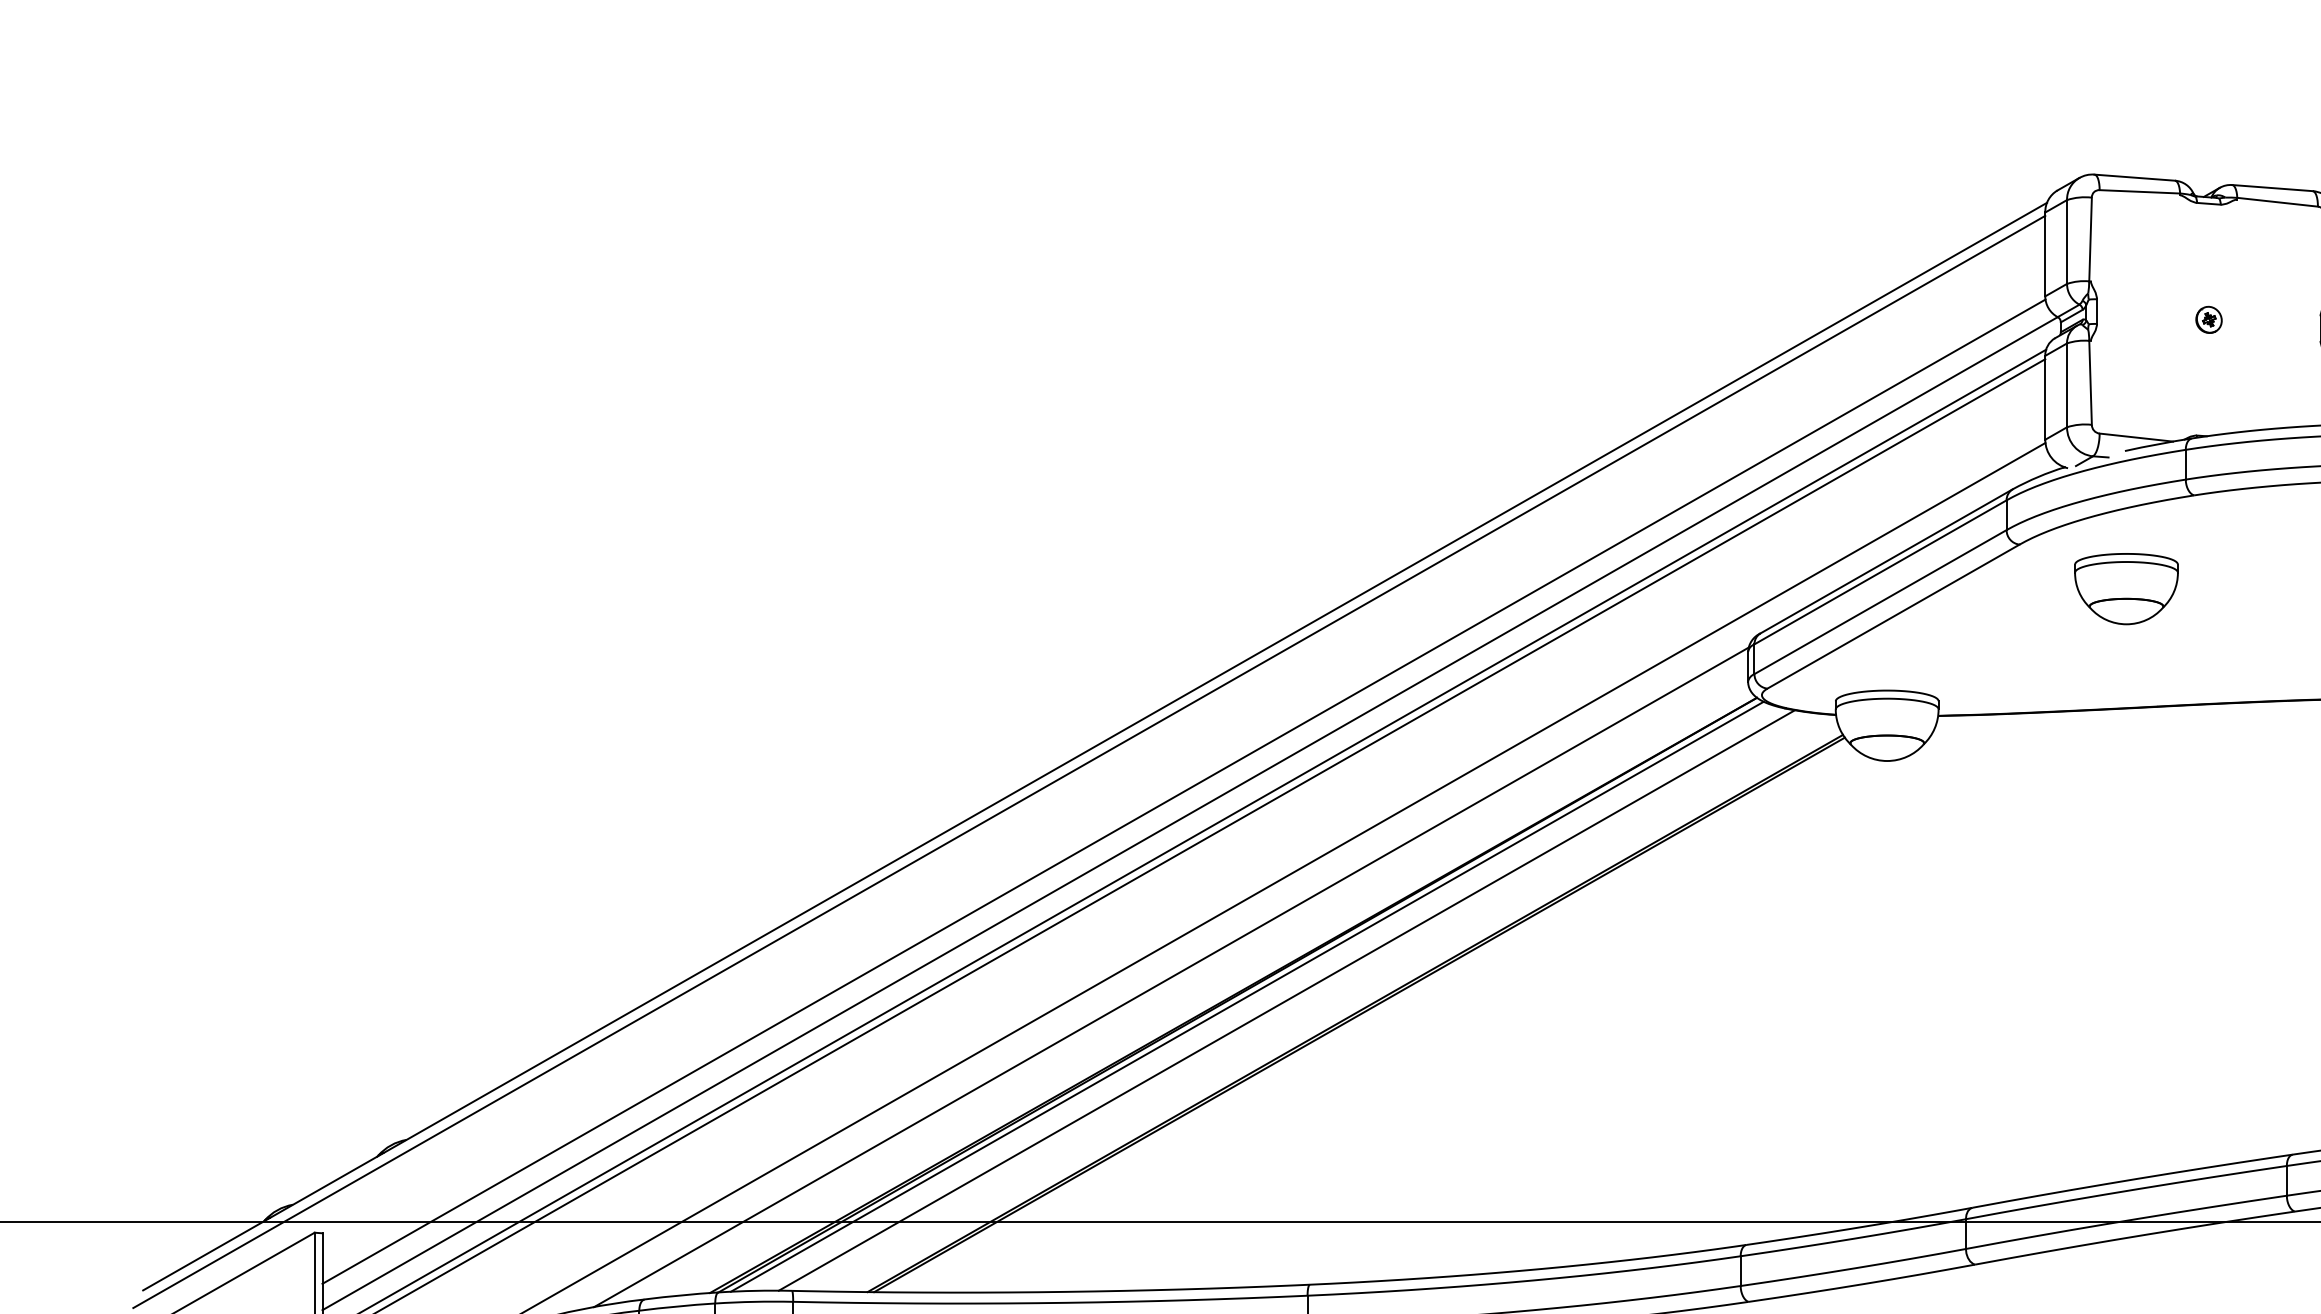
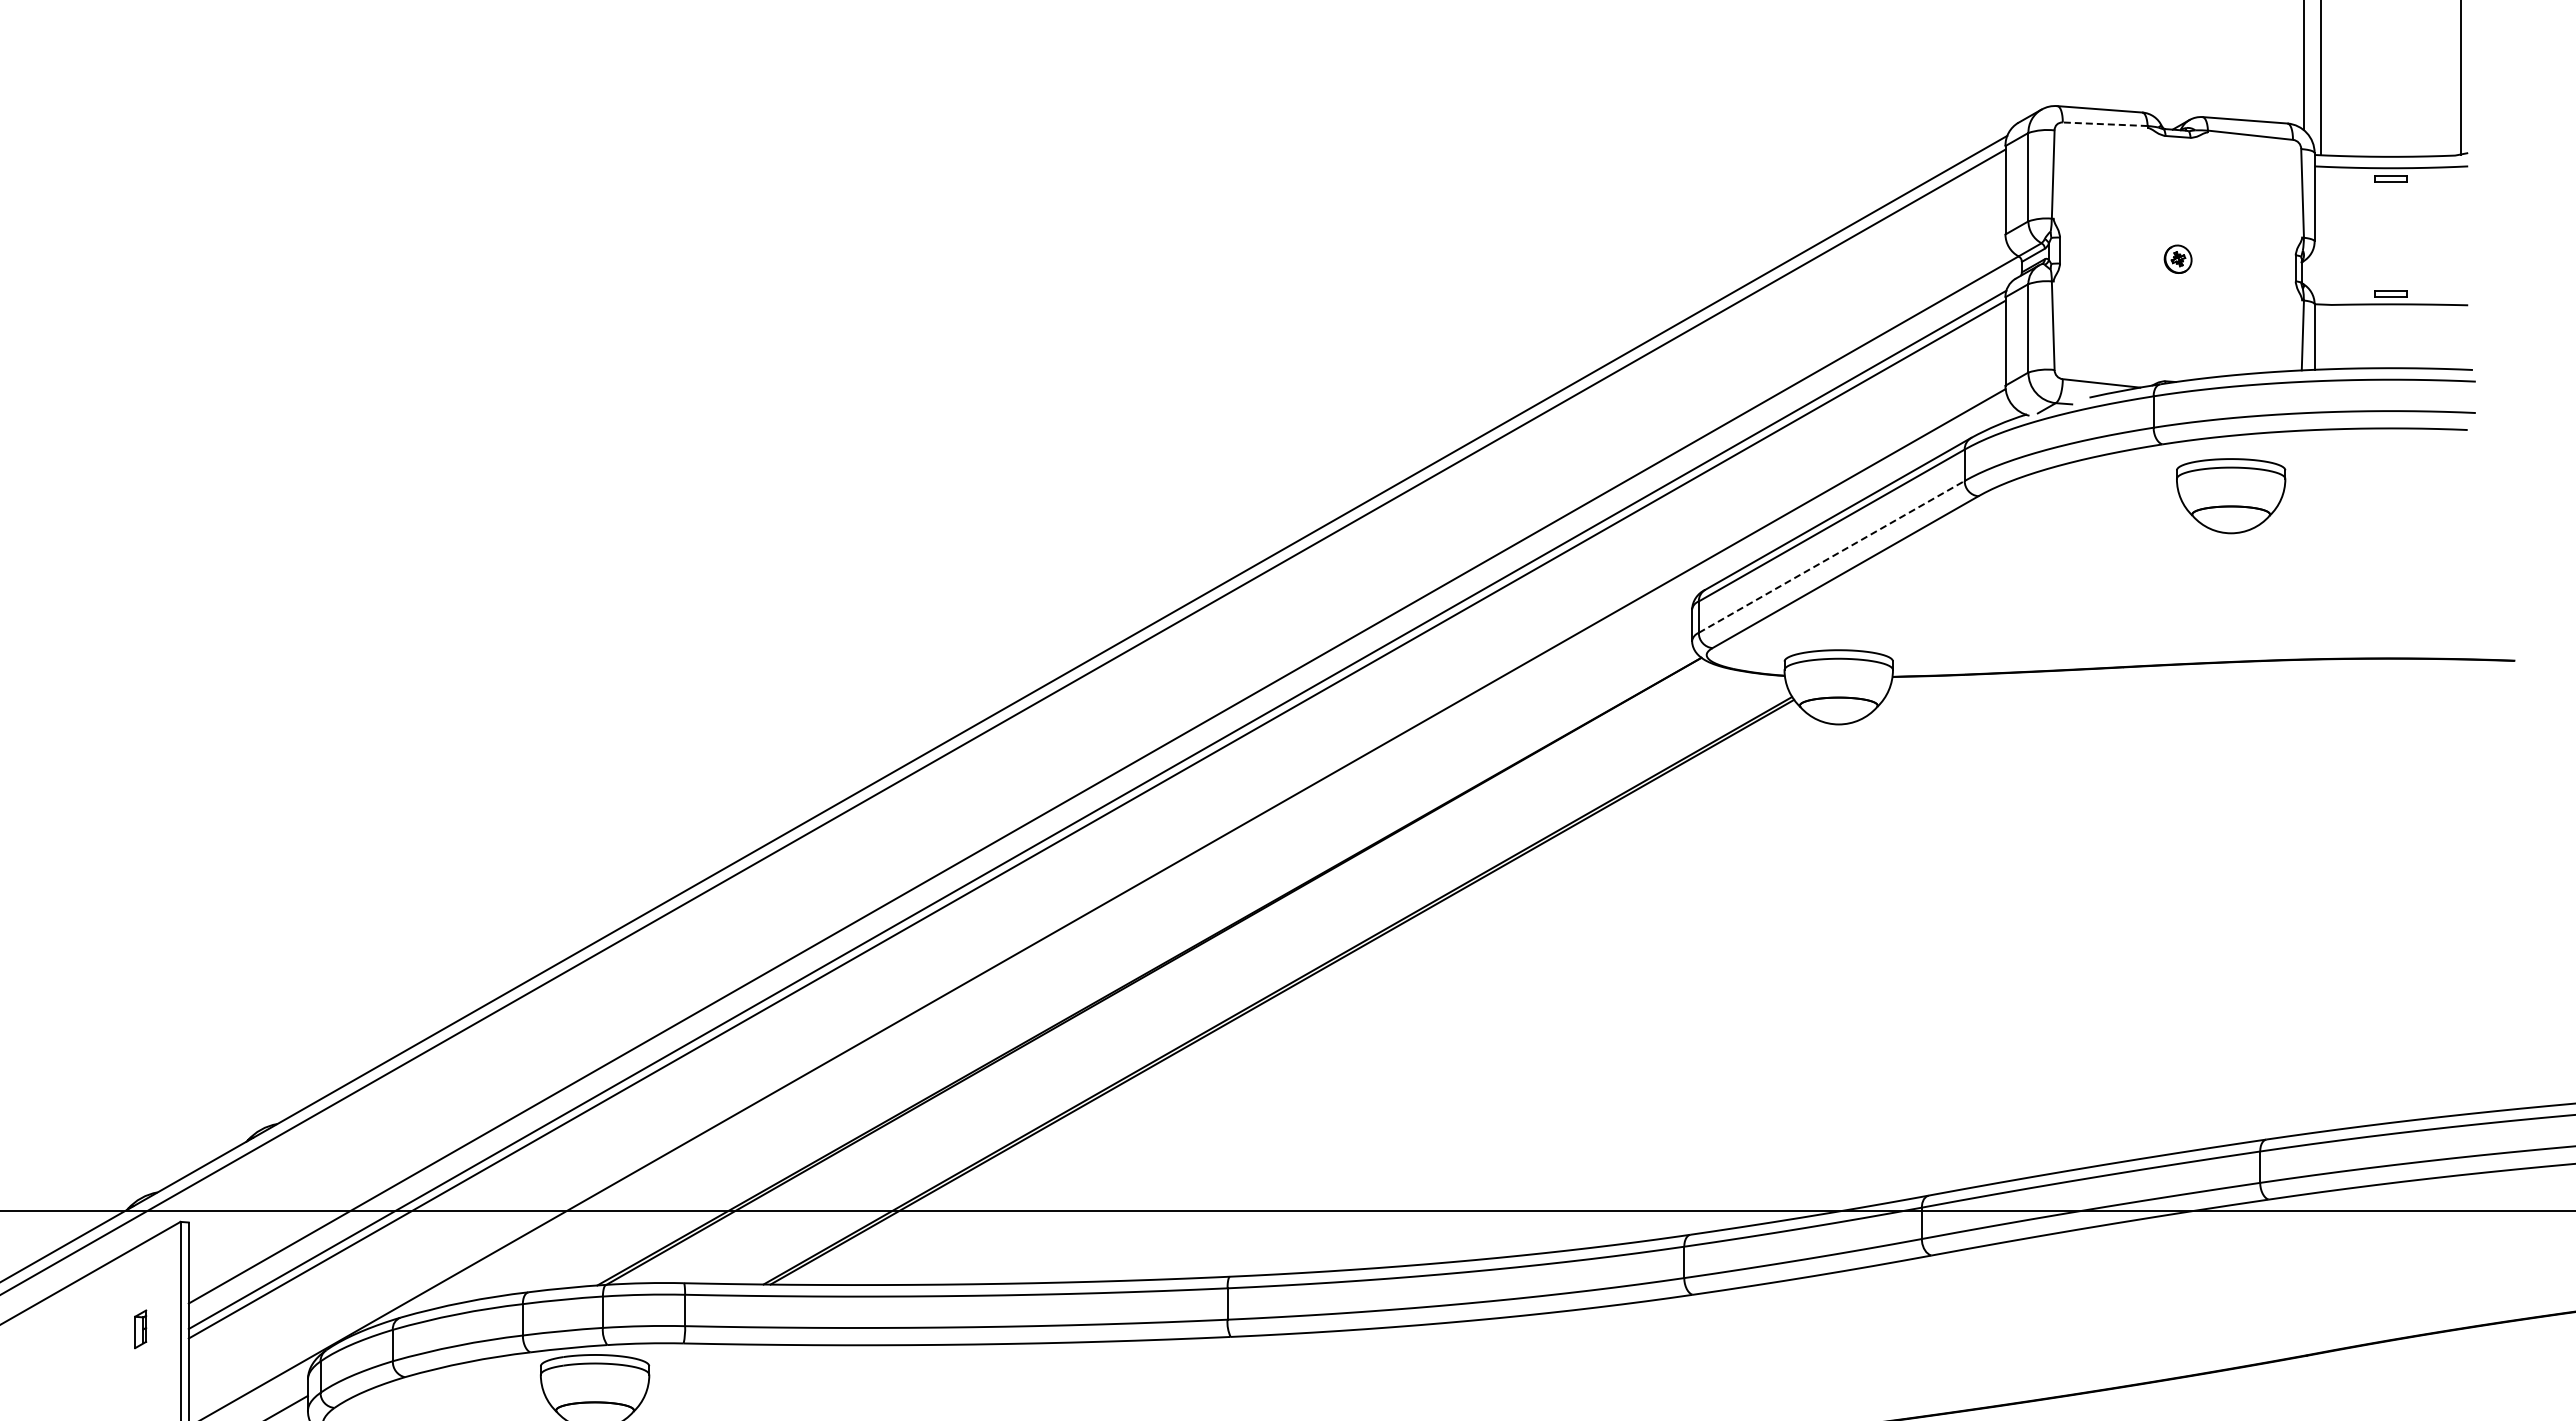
line: (2140, 192) -> (2105, 124), solid -> dashed
part: (2126, 589) -> (2231, 496), moved
line: (1881, 601) -> (1832, 556), solid -> dashed
line: (1183, 791) -> (1096, 756), removed
line: (1170, 977) -> (1083, 952), removed
line: (1246, 997) -> (1163, 973), removed
line: (1286, 1000) -> (1205, 977), removed

